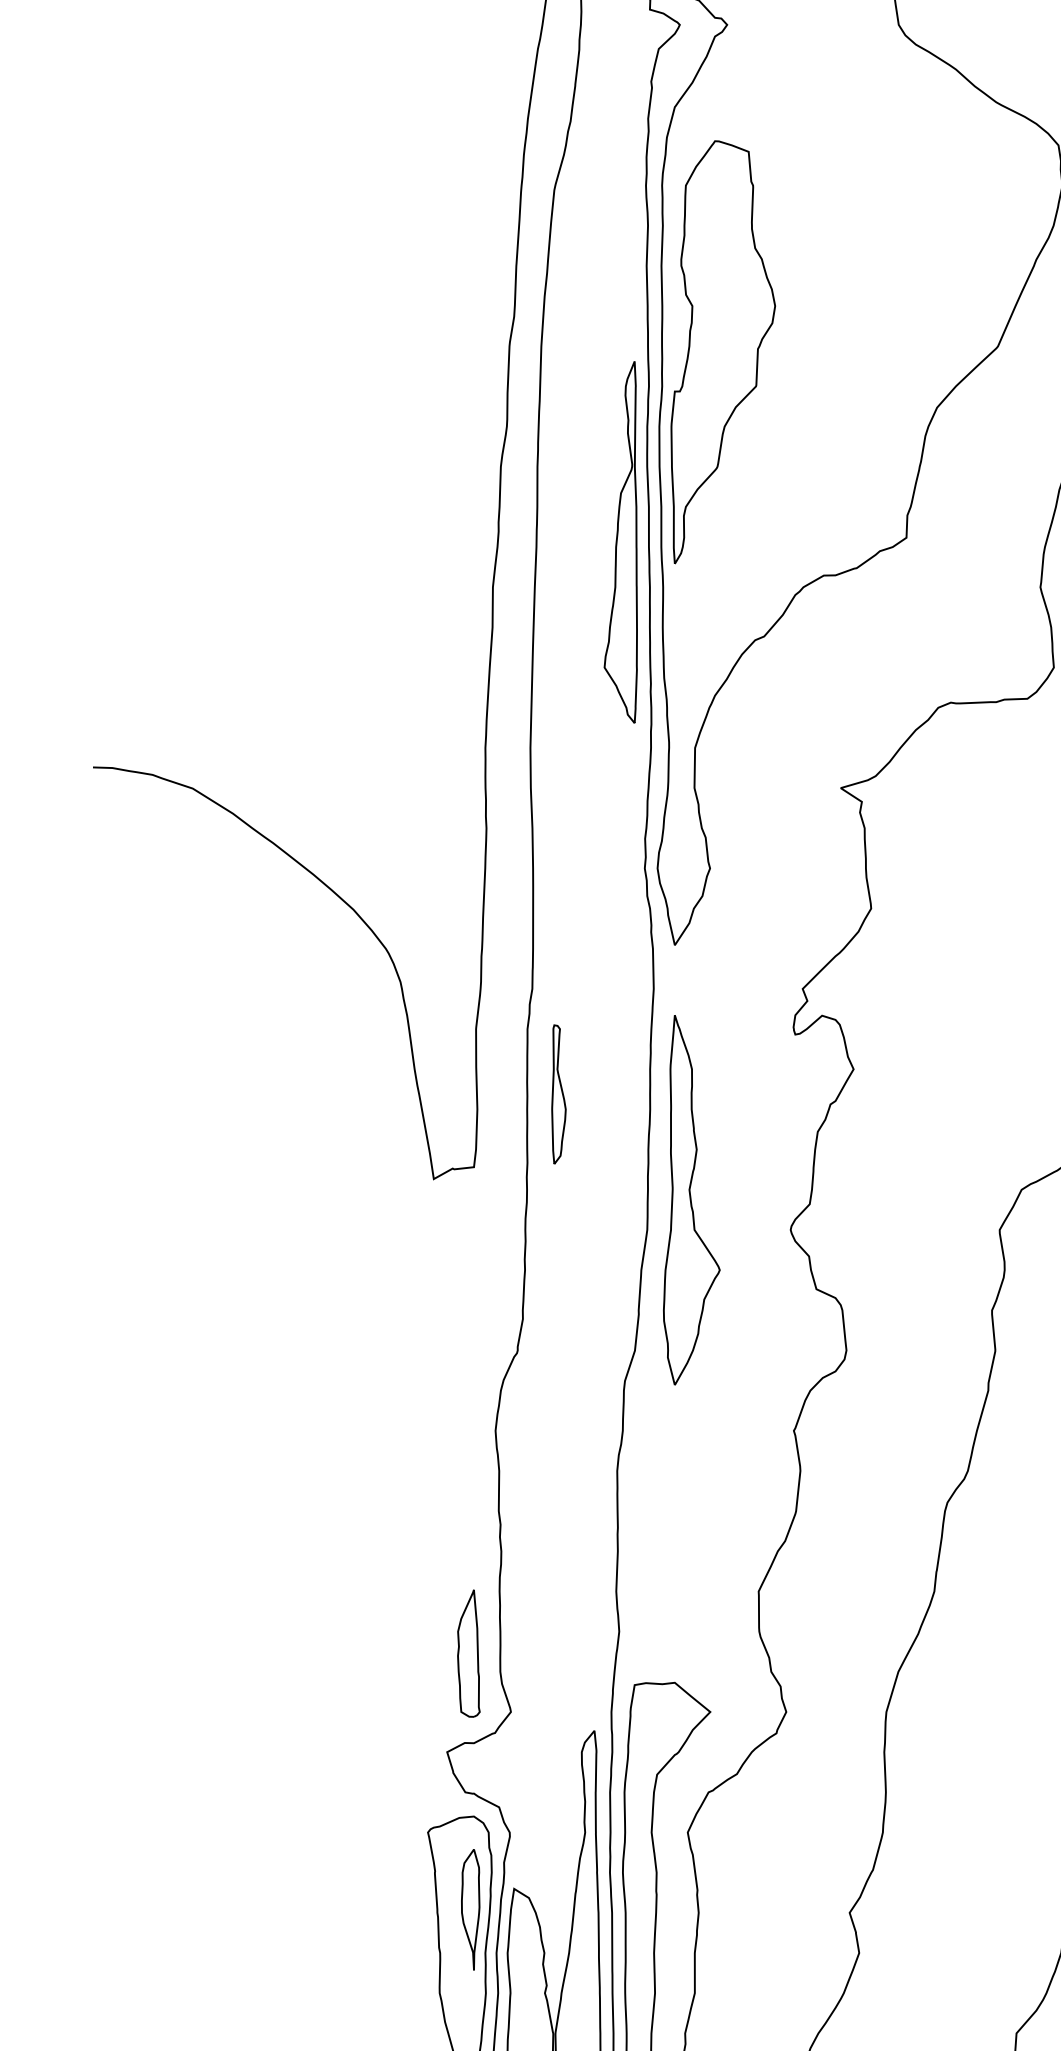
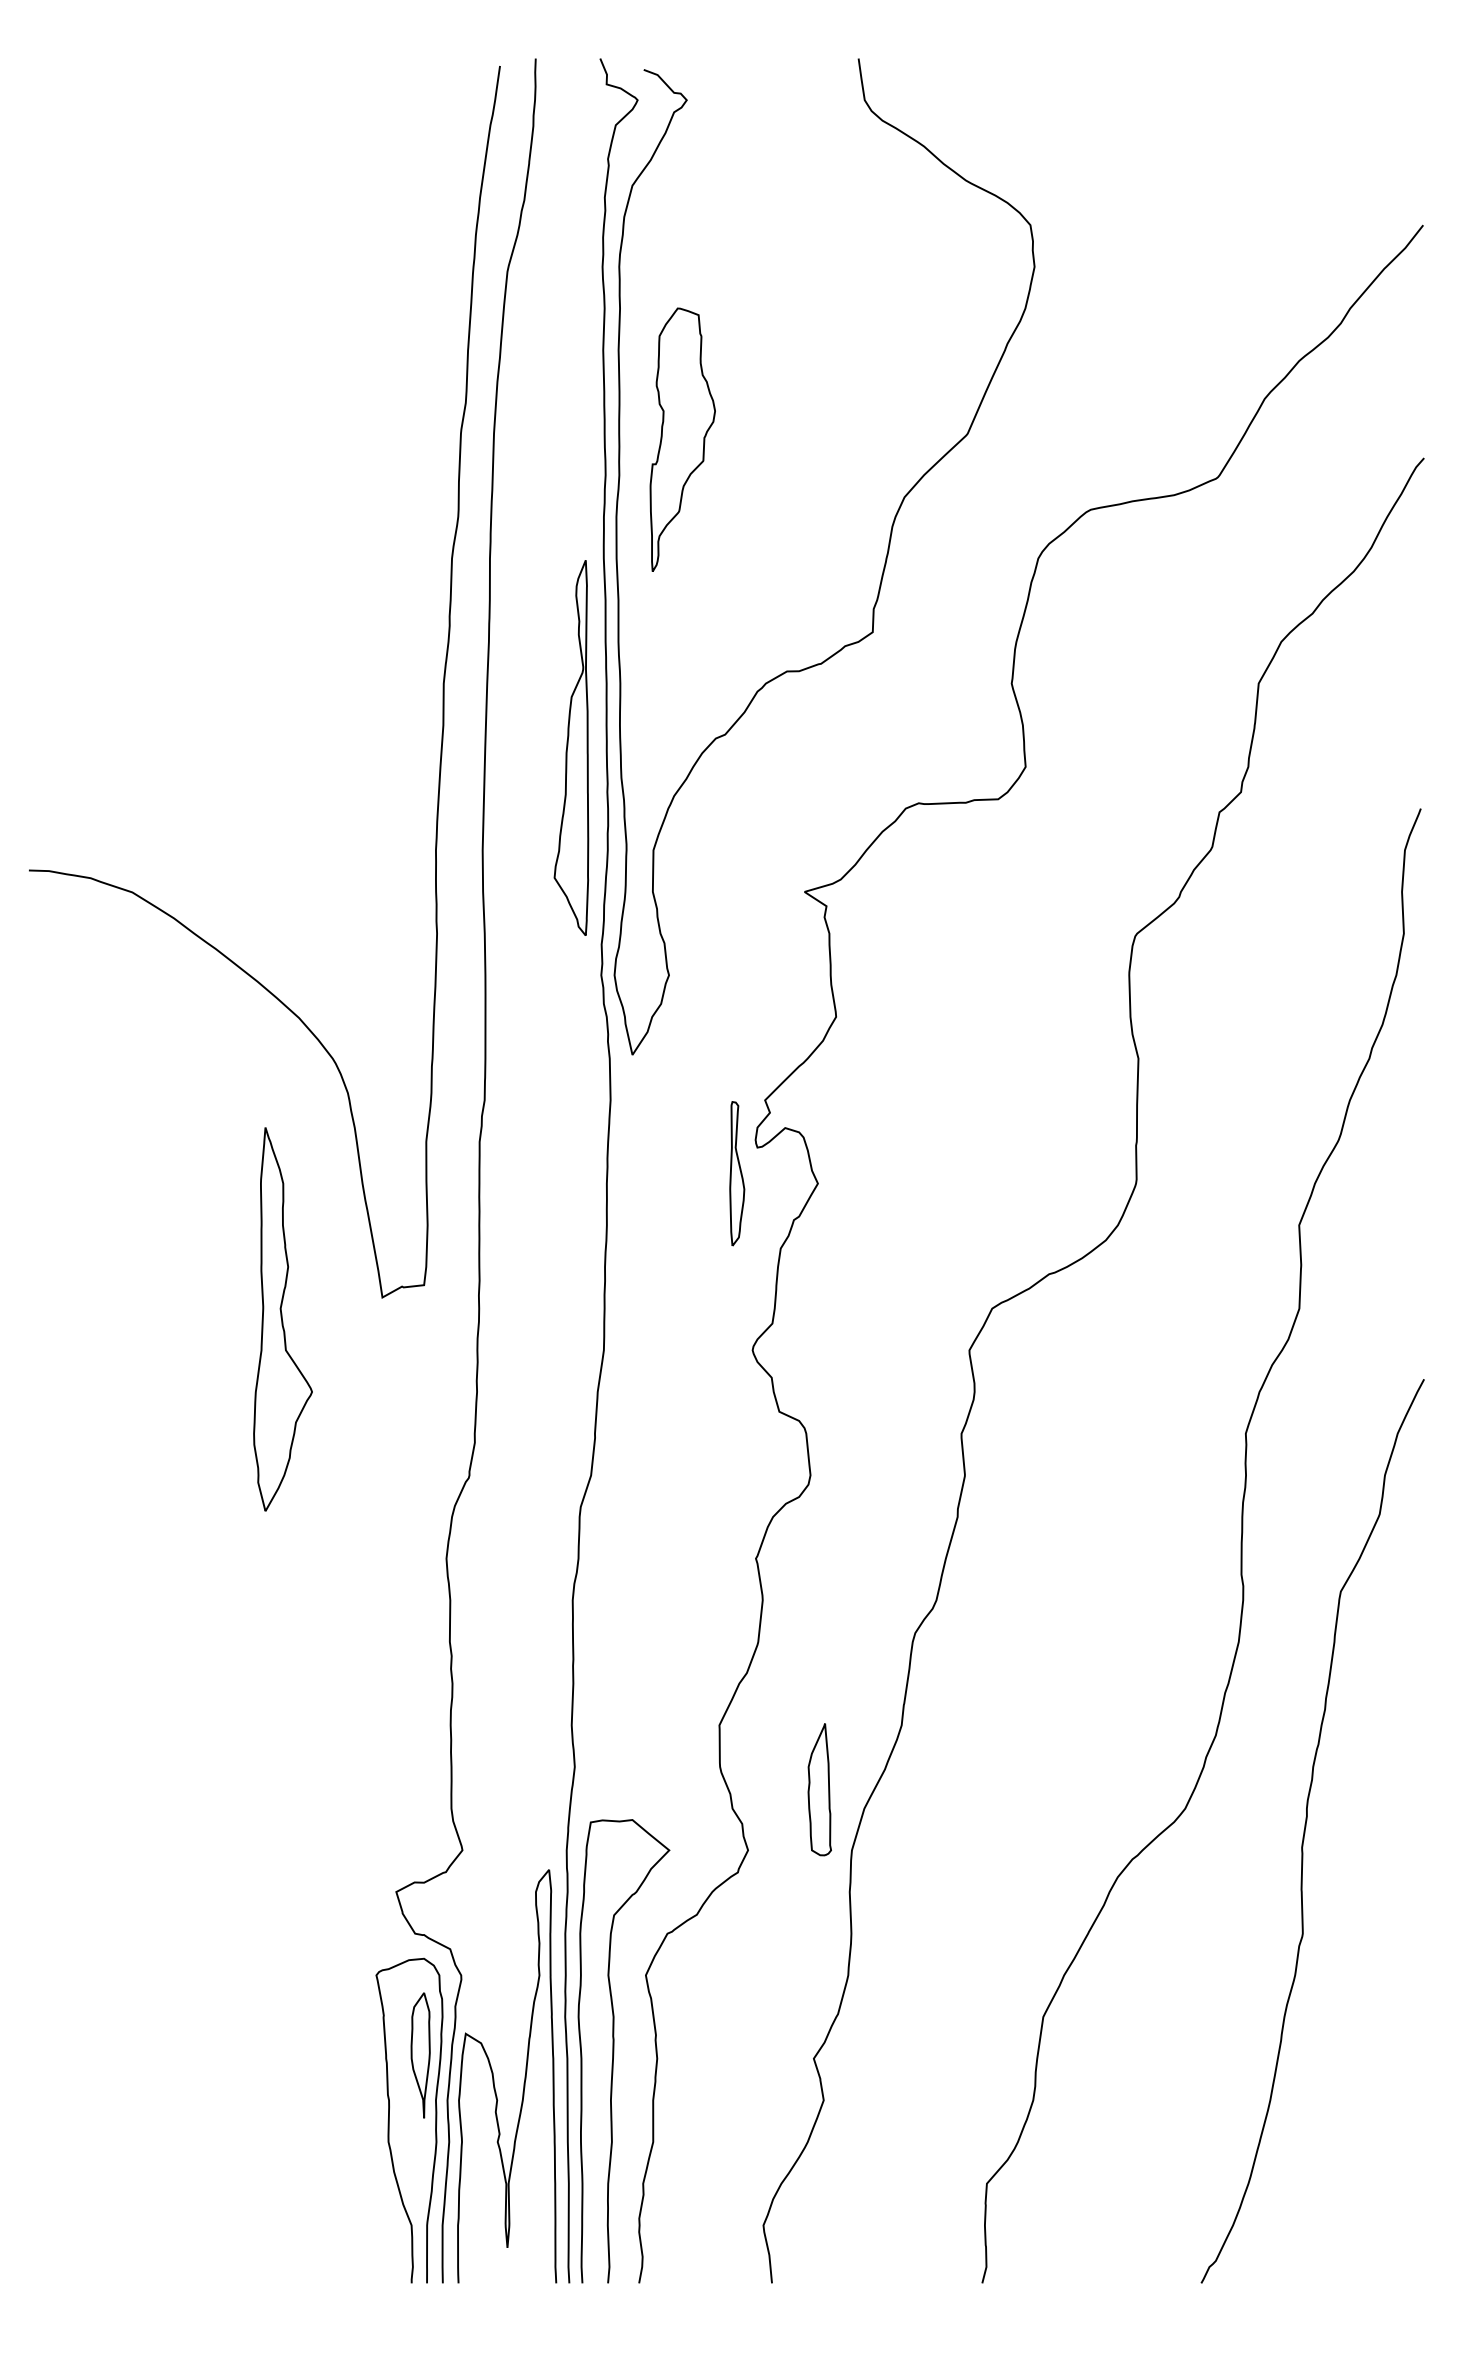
part: (723, 351) -> (682, 439), size x0.6
part: (620, 541) -> (571, 747), moved
part: (559, 1094) -> (737, 1173), moved
part: (691, 1200) -> (282, 1319), moved
part: (468, 1653) -> (819, 1789), moved

